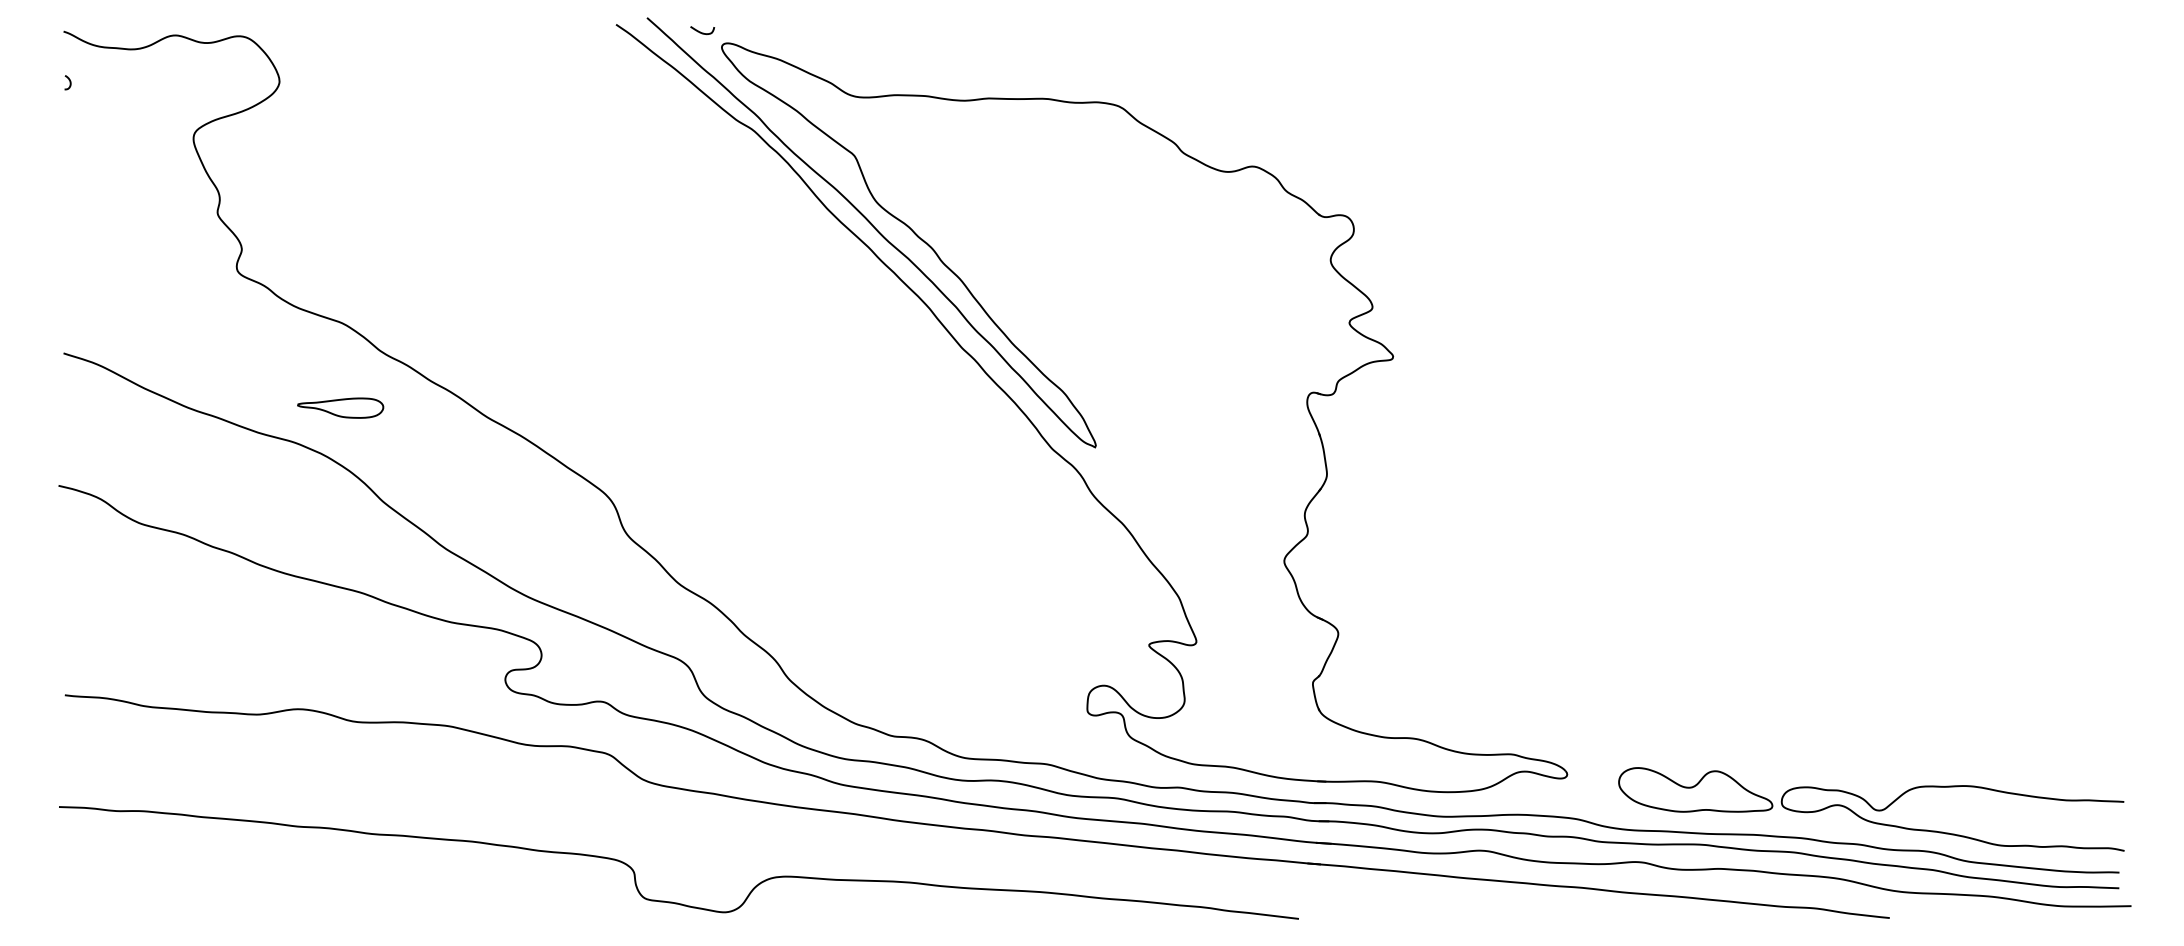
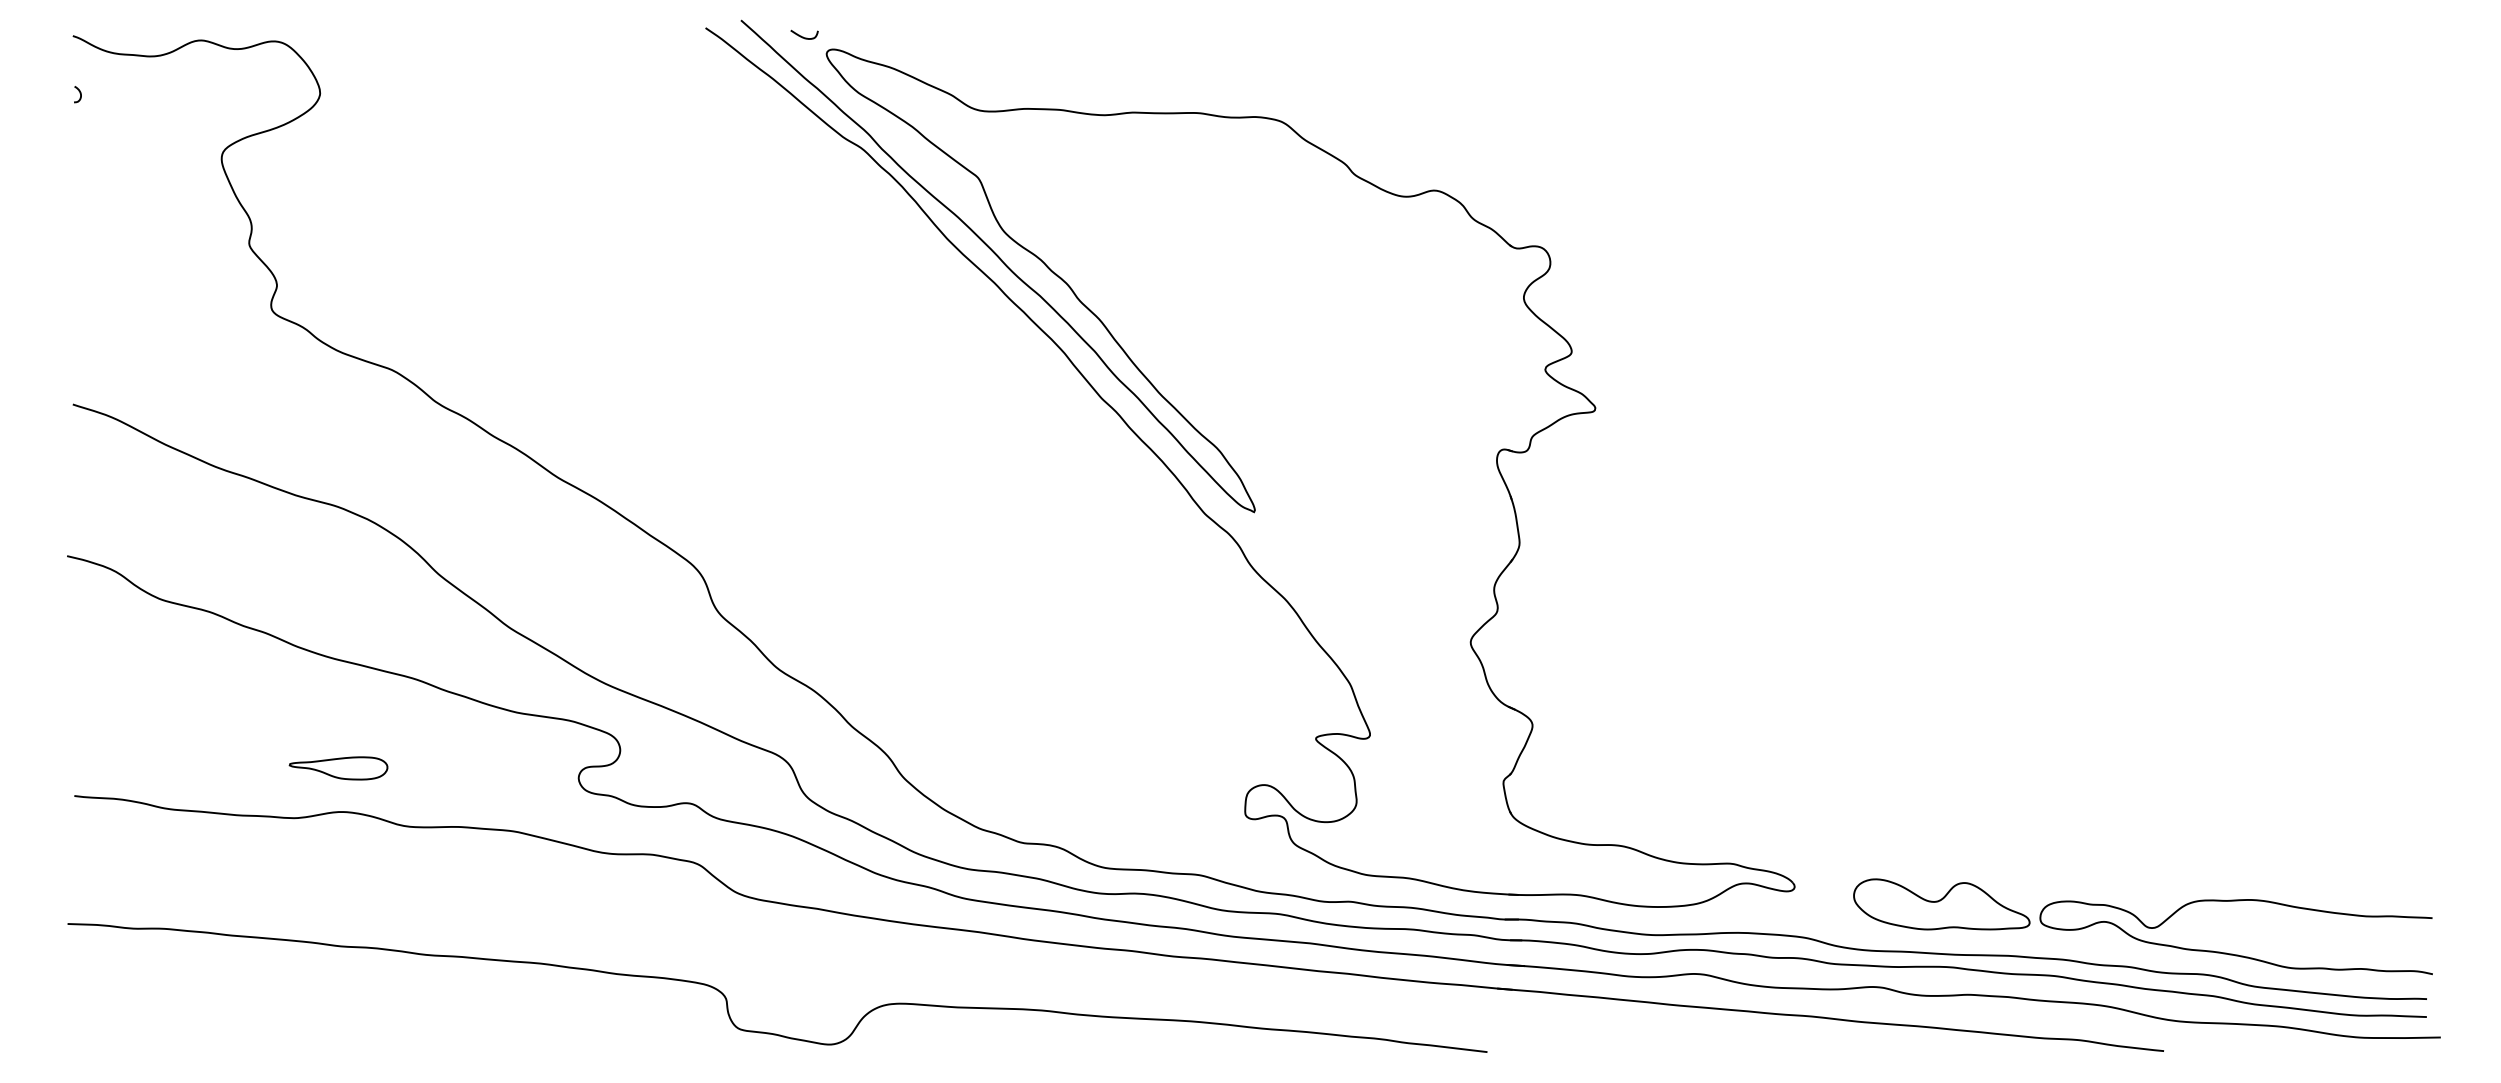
part: (340, 407) -> (338, 767), moved

